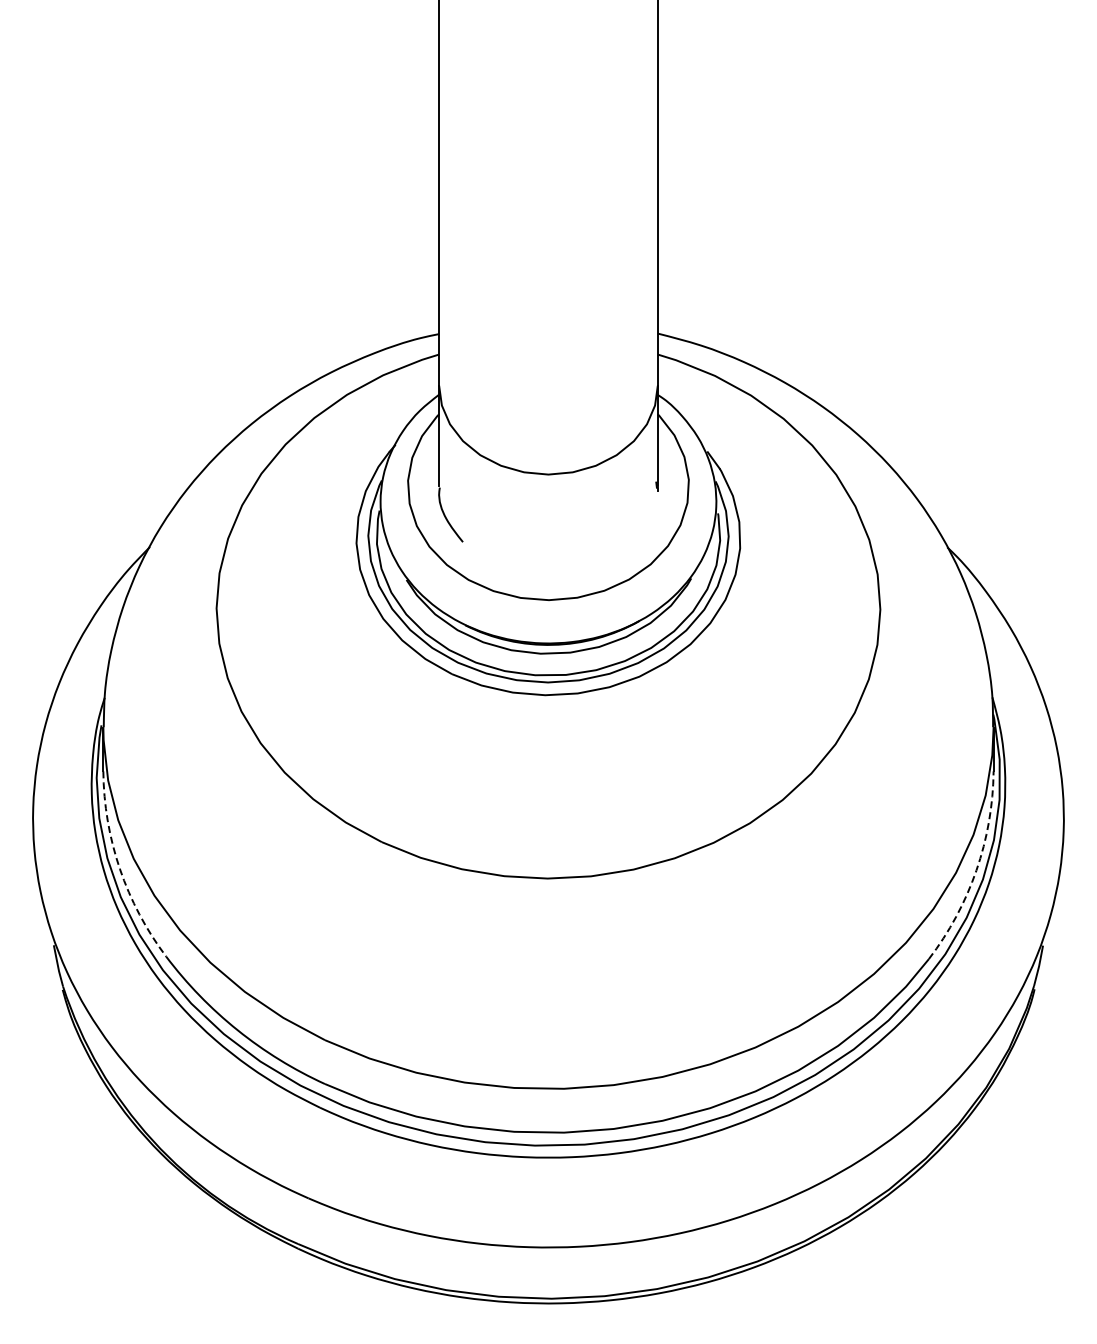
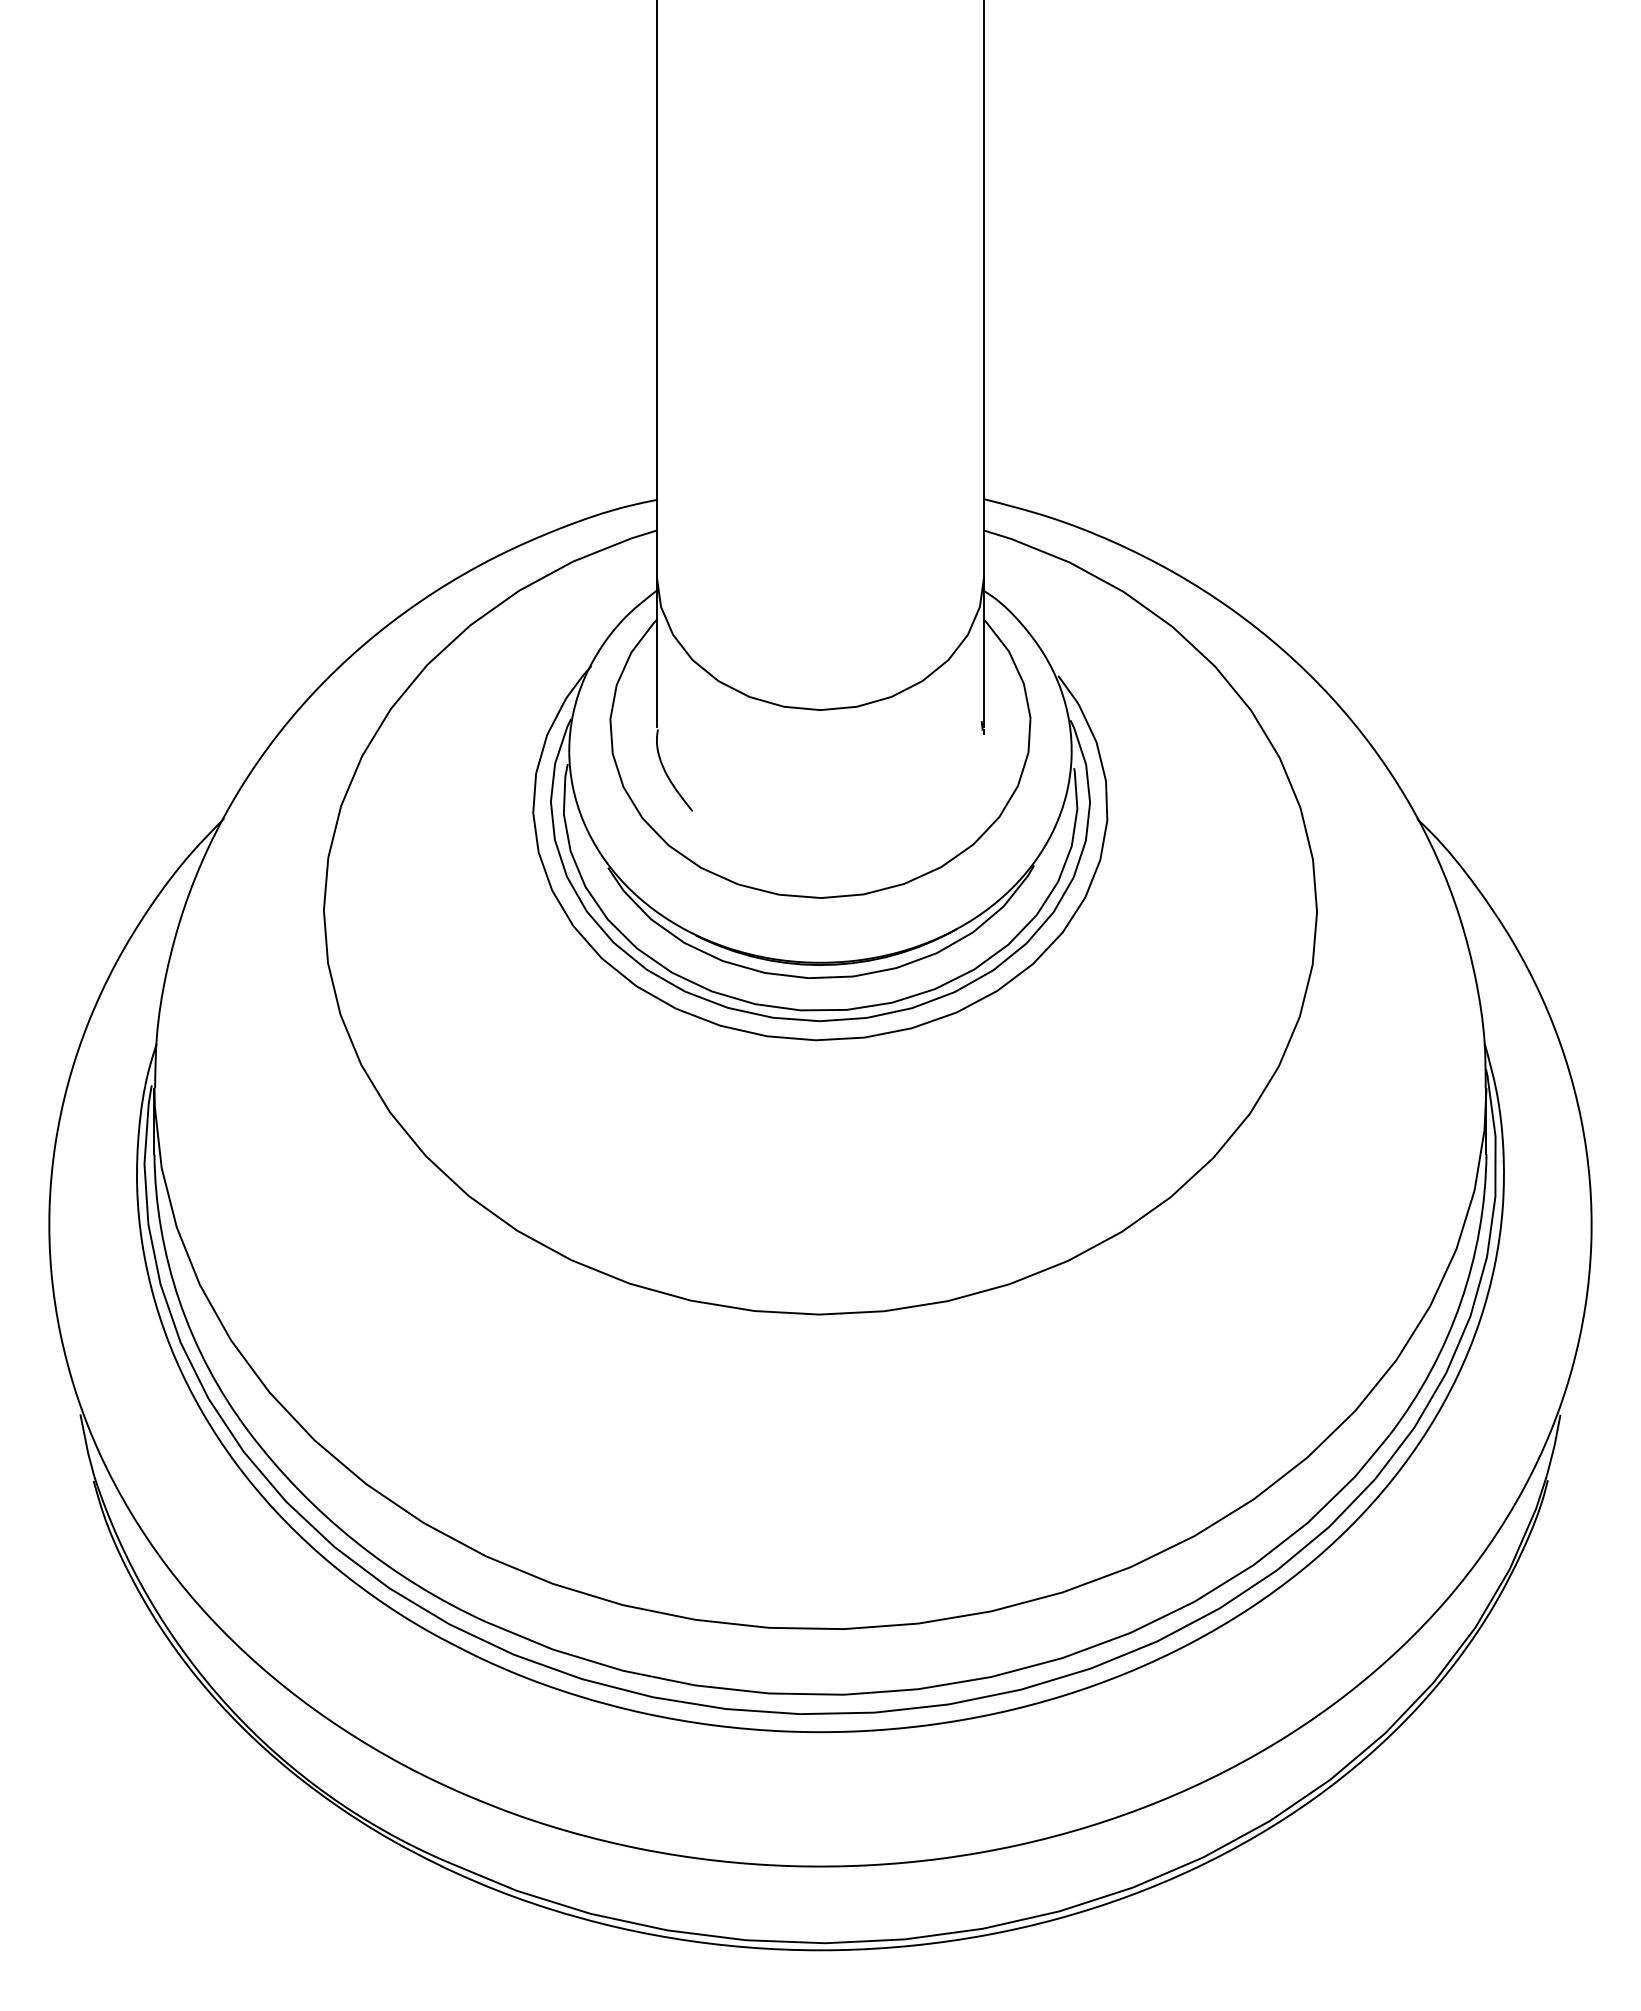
arc: (119, 869) -> (178, 1300), dashed -> solid
arc: (976, 870) -> (1460, 1302), dashed -> solid

